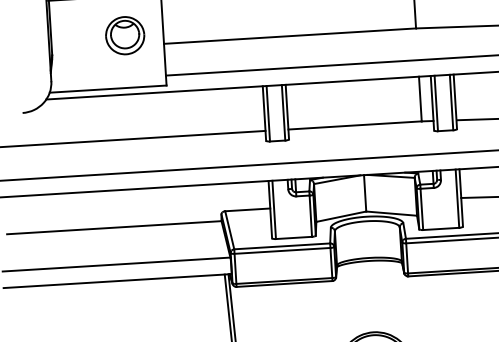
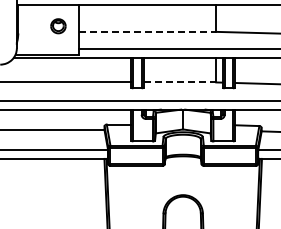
line: (289, 35) -> (147, 31), solid -> dashed
part: (125, 36) -> (58, 26), size x0.7
line: (356, 125) -> (180, 82), solid -> dashed

